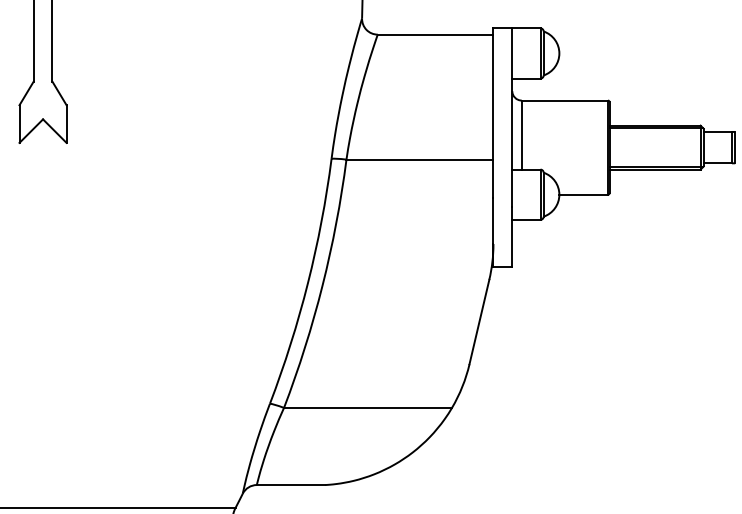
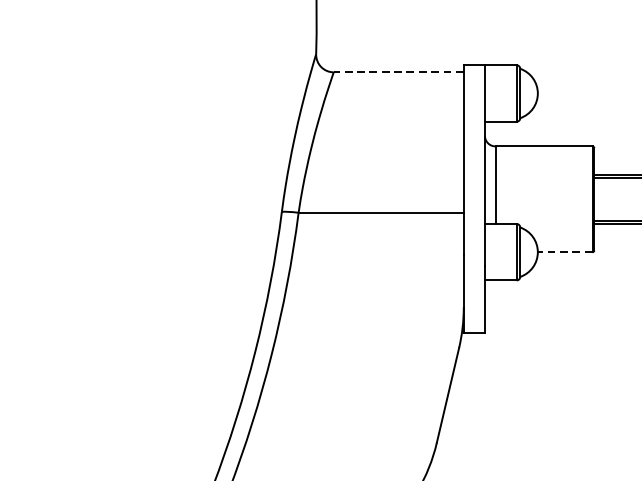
line: (435, 34) -> (398, 72), solid -> dashed
line: (583, 194) -> (564, 251), solid -> dashed

